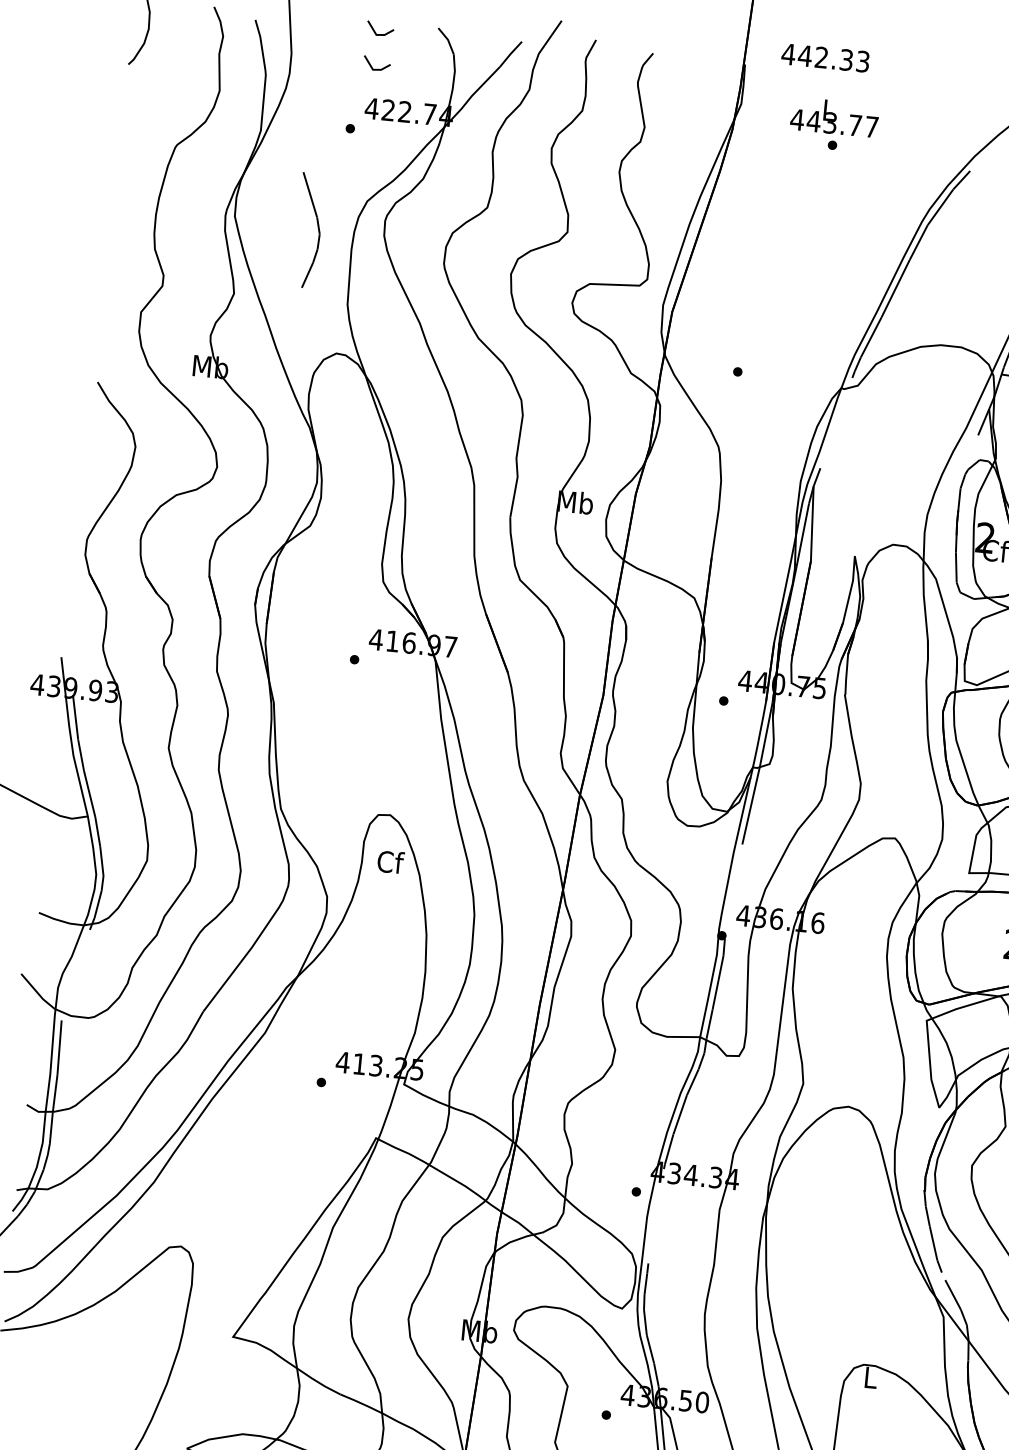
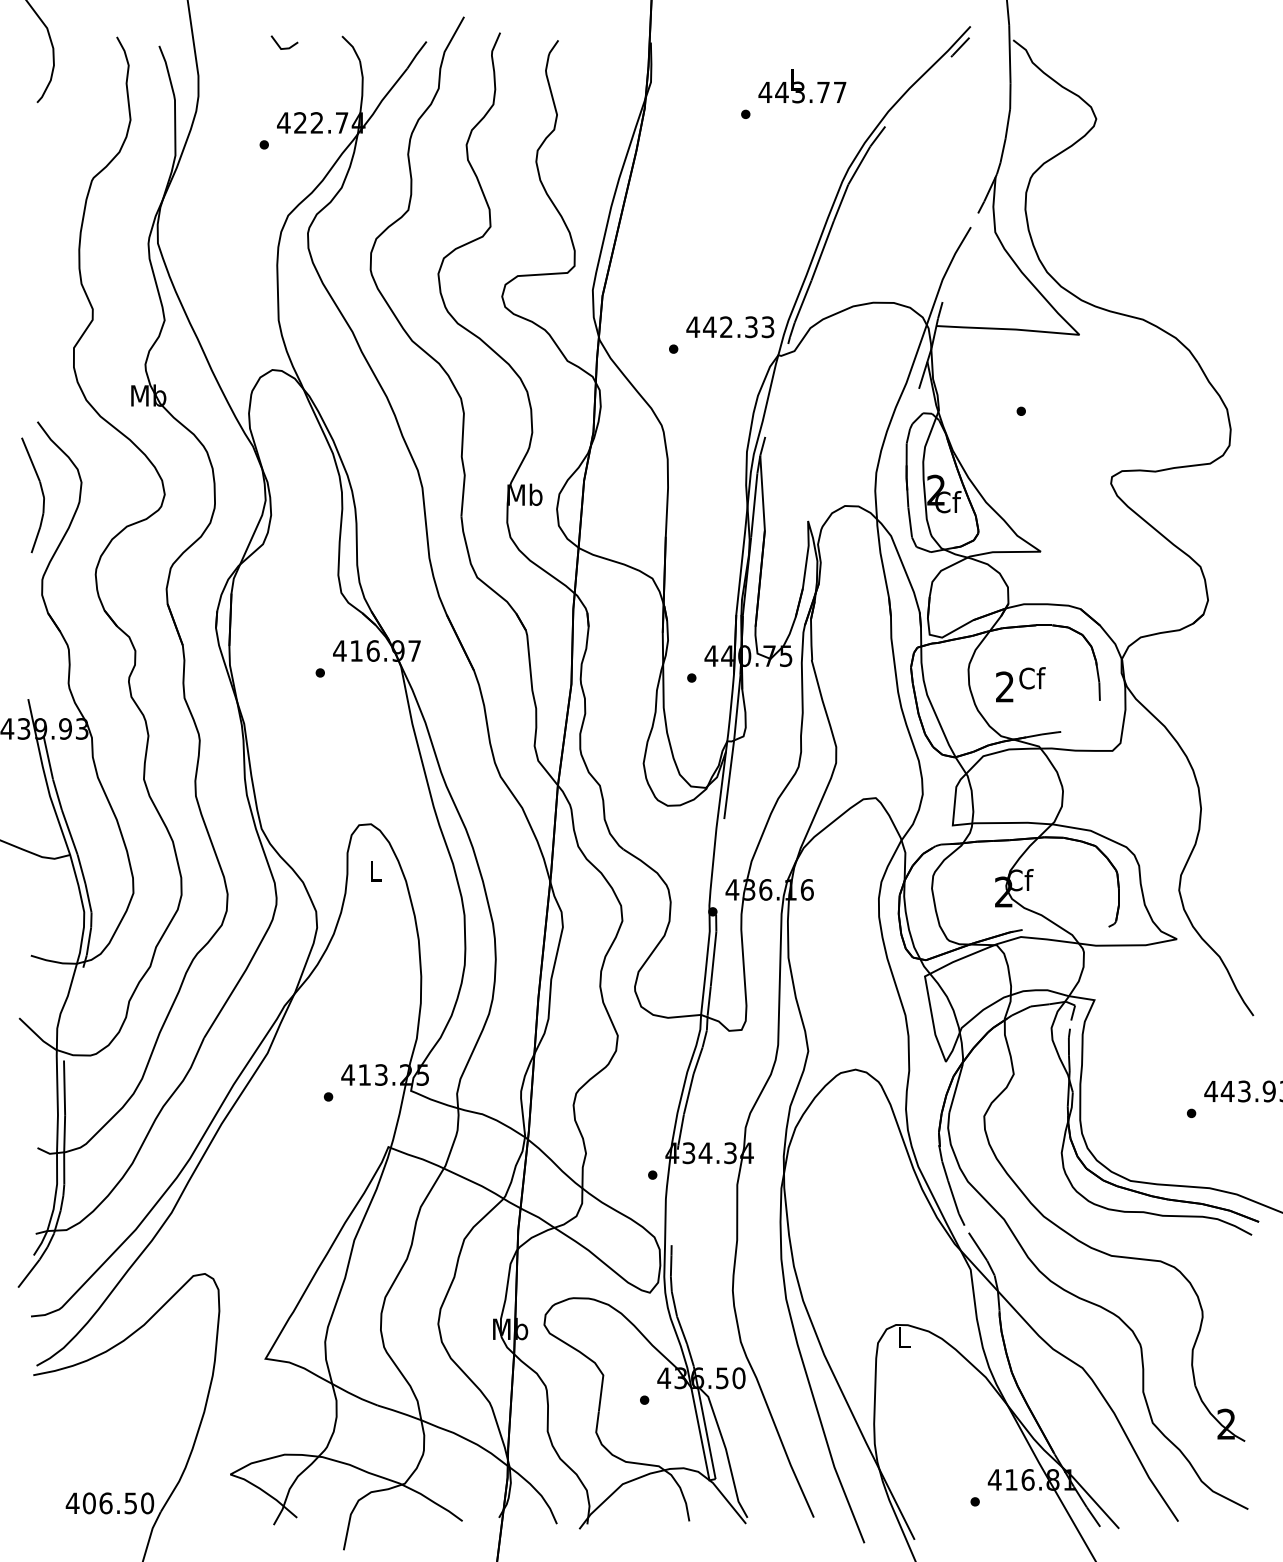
text: (825, 58) -> (730, 327), moved
line: (376, 68) -> (284, 82), removed
text: (834, 117) -> (802, 86), moved
curve: (317, 228) -> (41, 492), moved
text: (391, 861) -> (376, 870), Cf -> L

